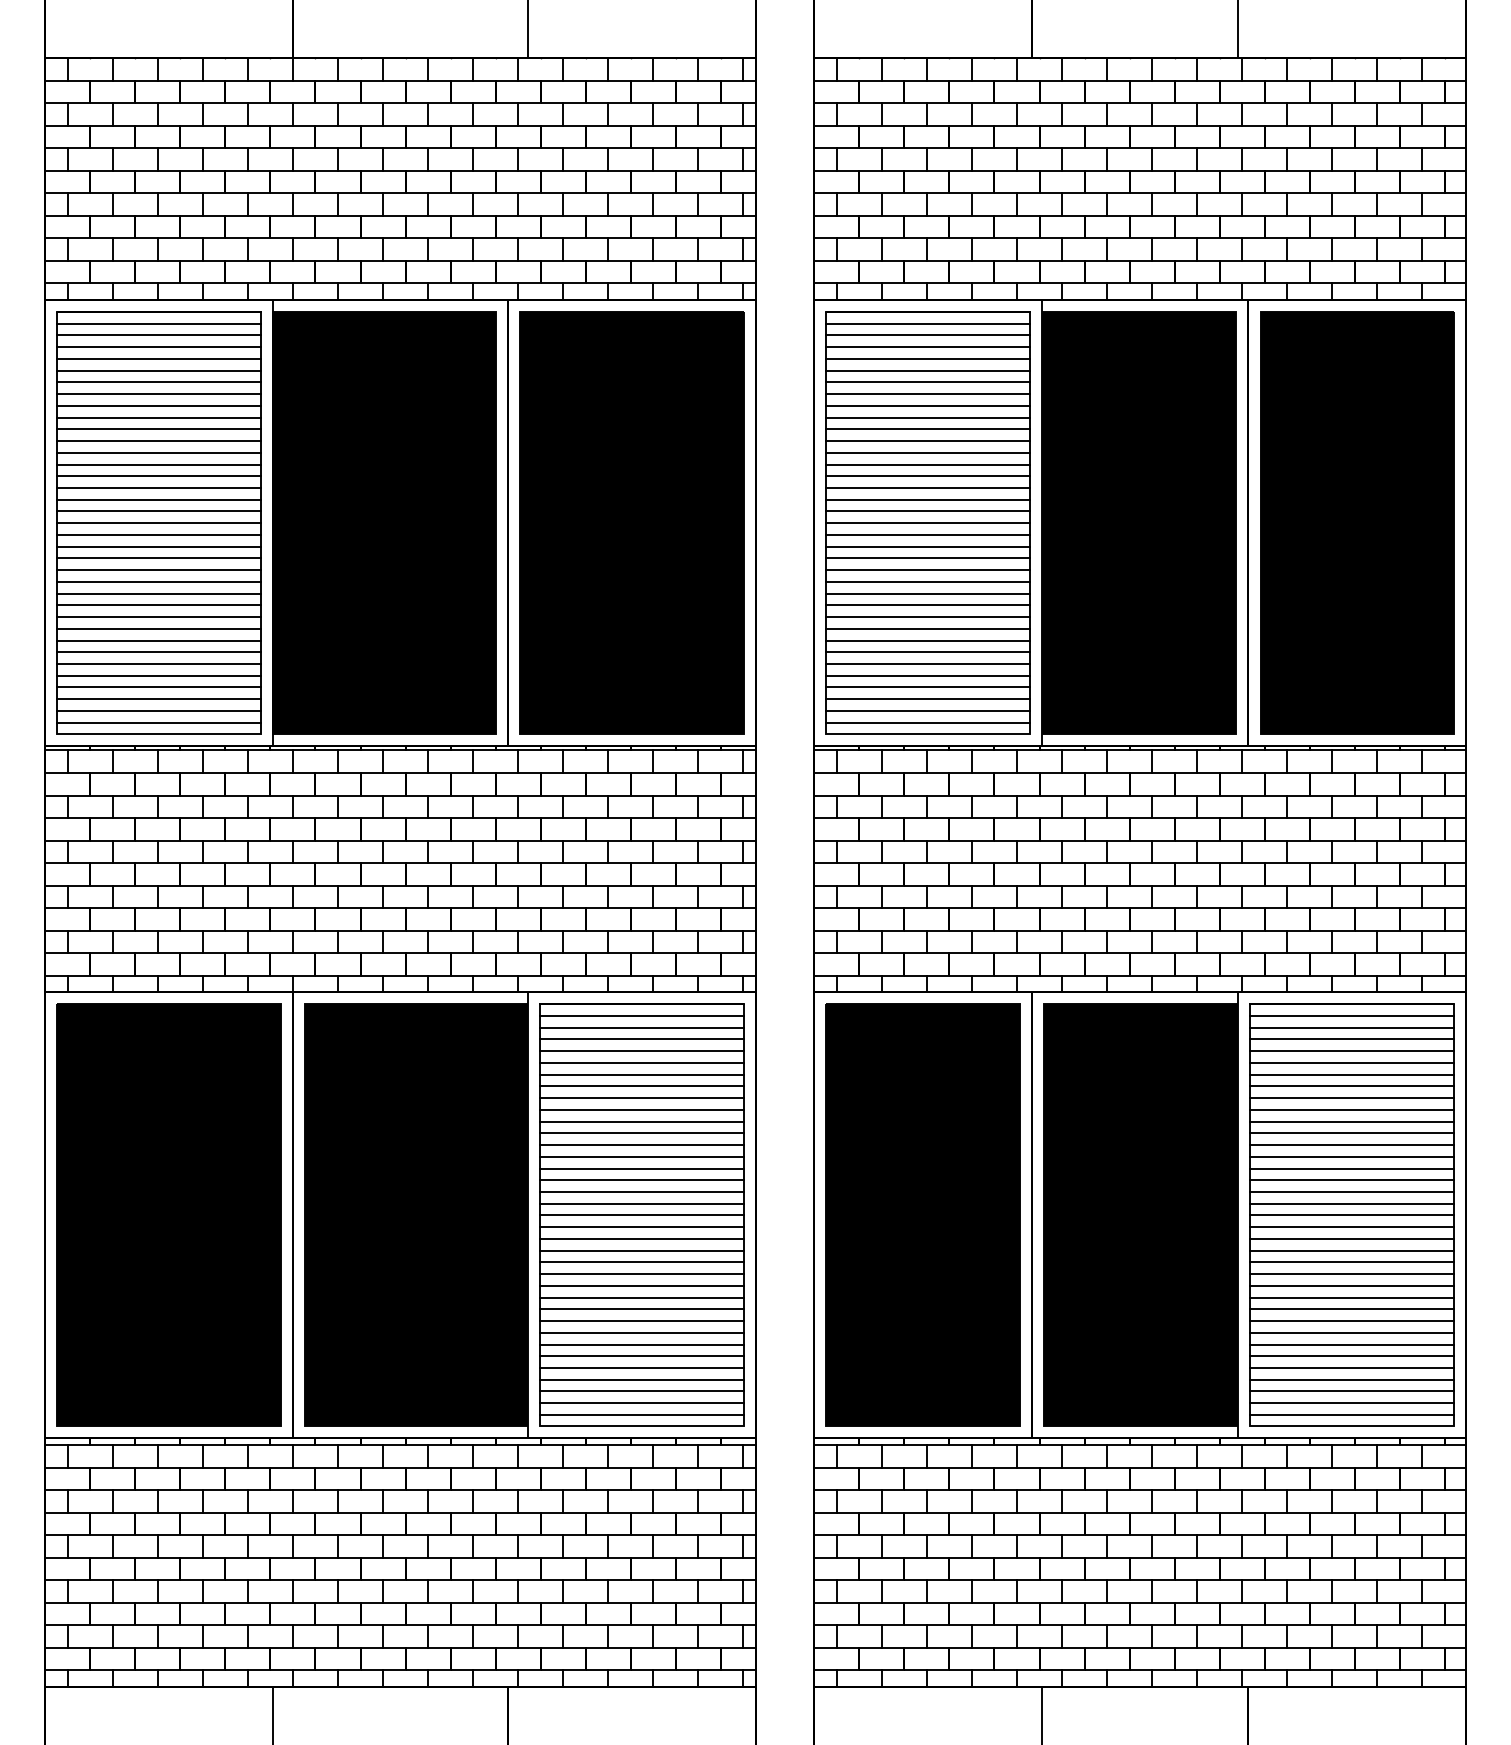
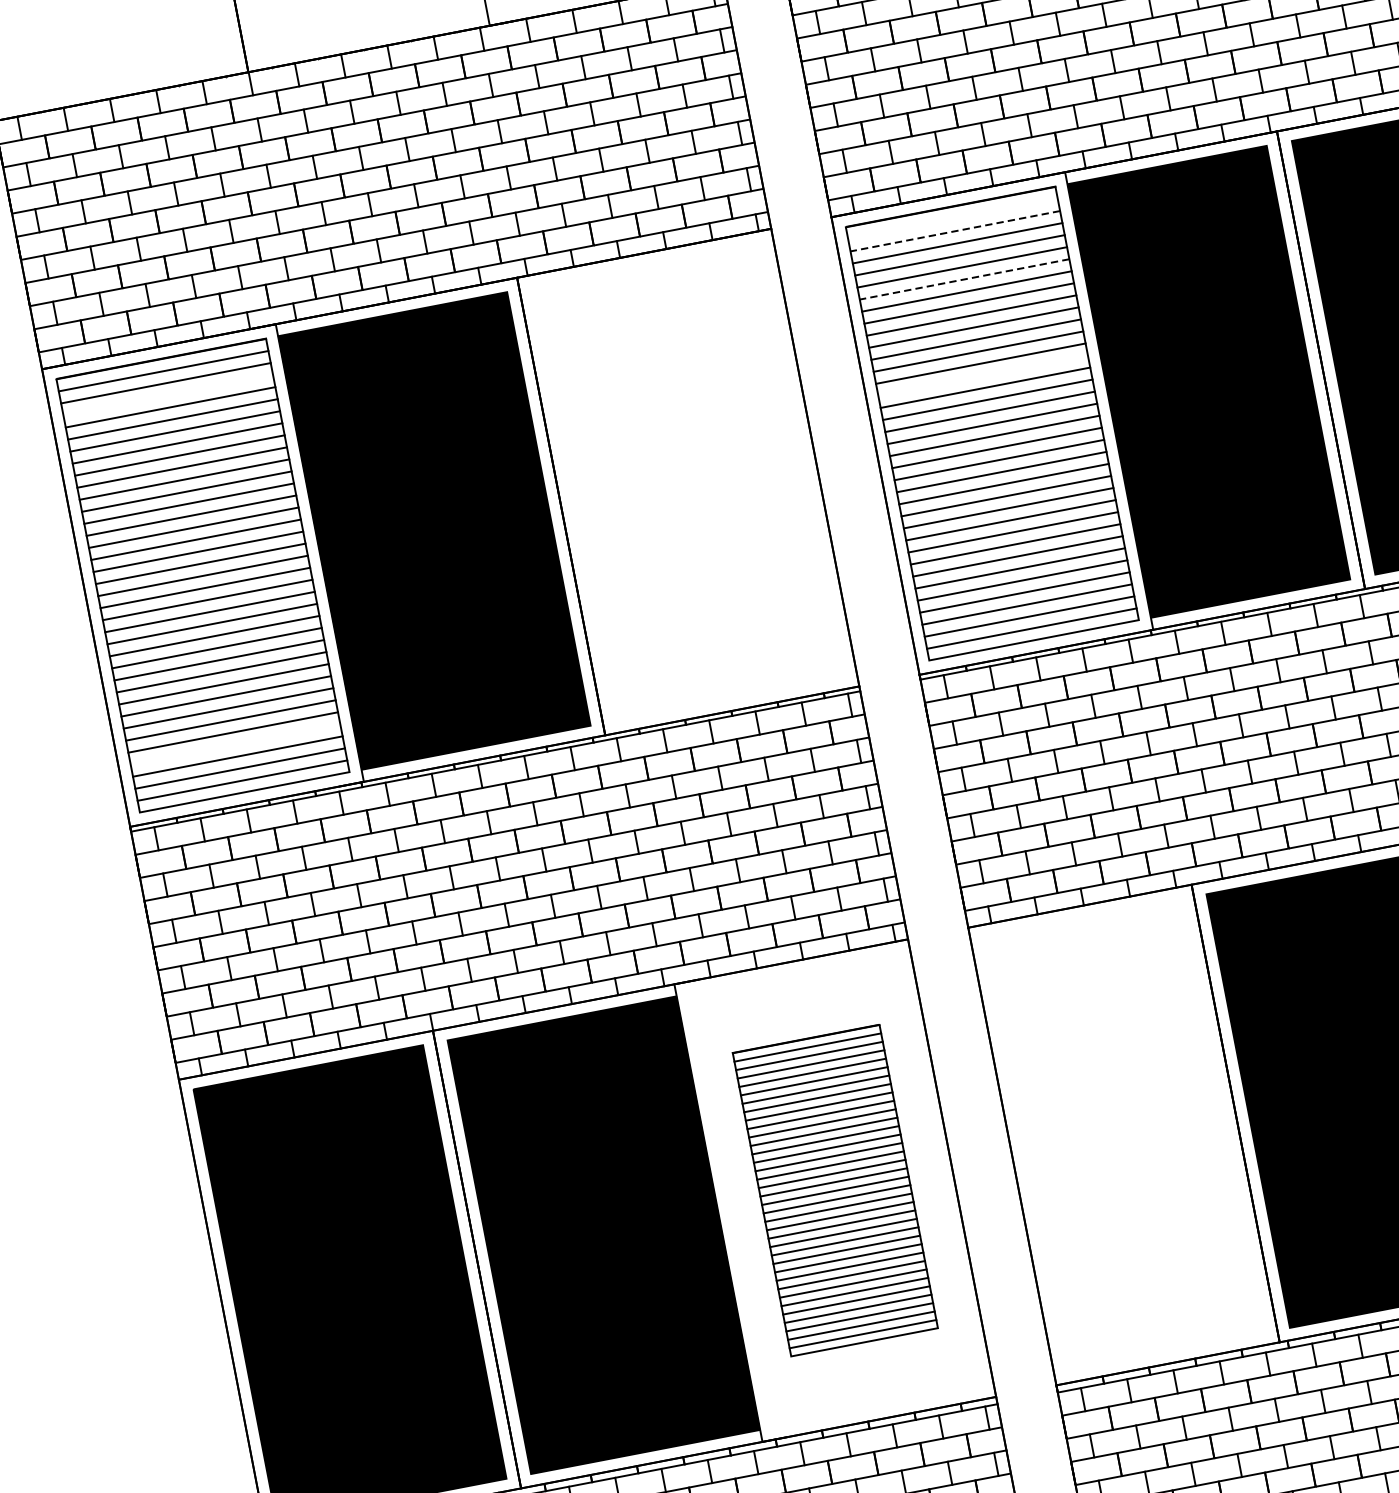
line: (927, 323) -> (952, 219), removed
line: (927, 335) -> (954, 231), solid -> dashed
line: (158, 347) -> (167, 395), removed
line: (927, 382) -> (964, 279), solid -> dashed
line: (927, 476) -> (982, 376), removed
part: (631, 522) -> (687, 481), removed
line: (158, 687) -> (235, 744), removed
part: (641, 1214) -> (834, 1190), size x0.7
part: (922, 1214) -> (1123, 1134), removed

